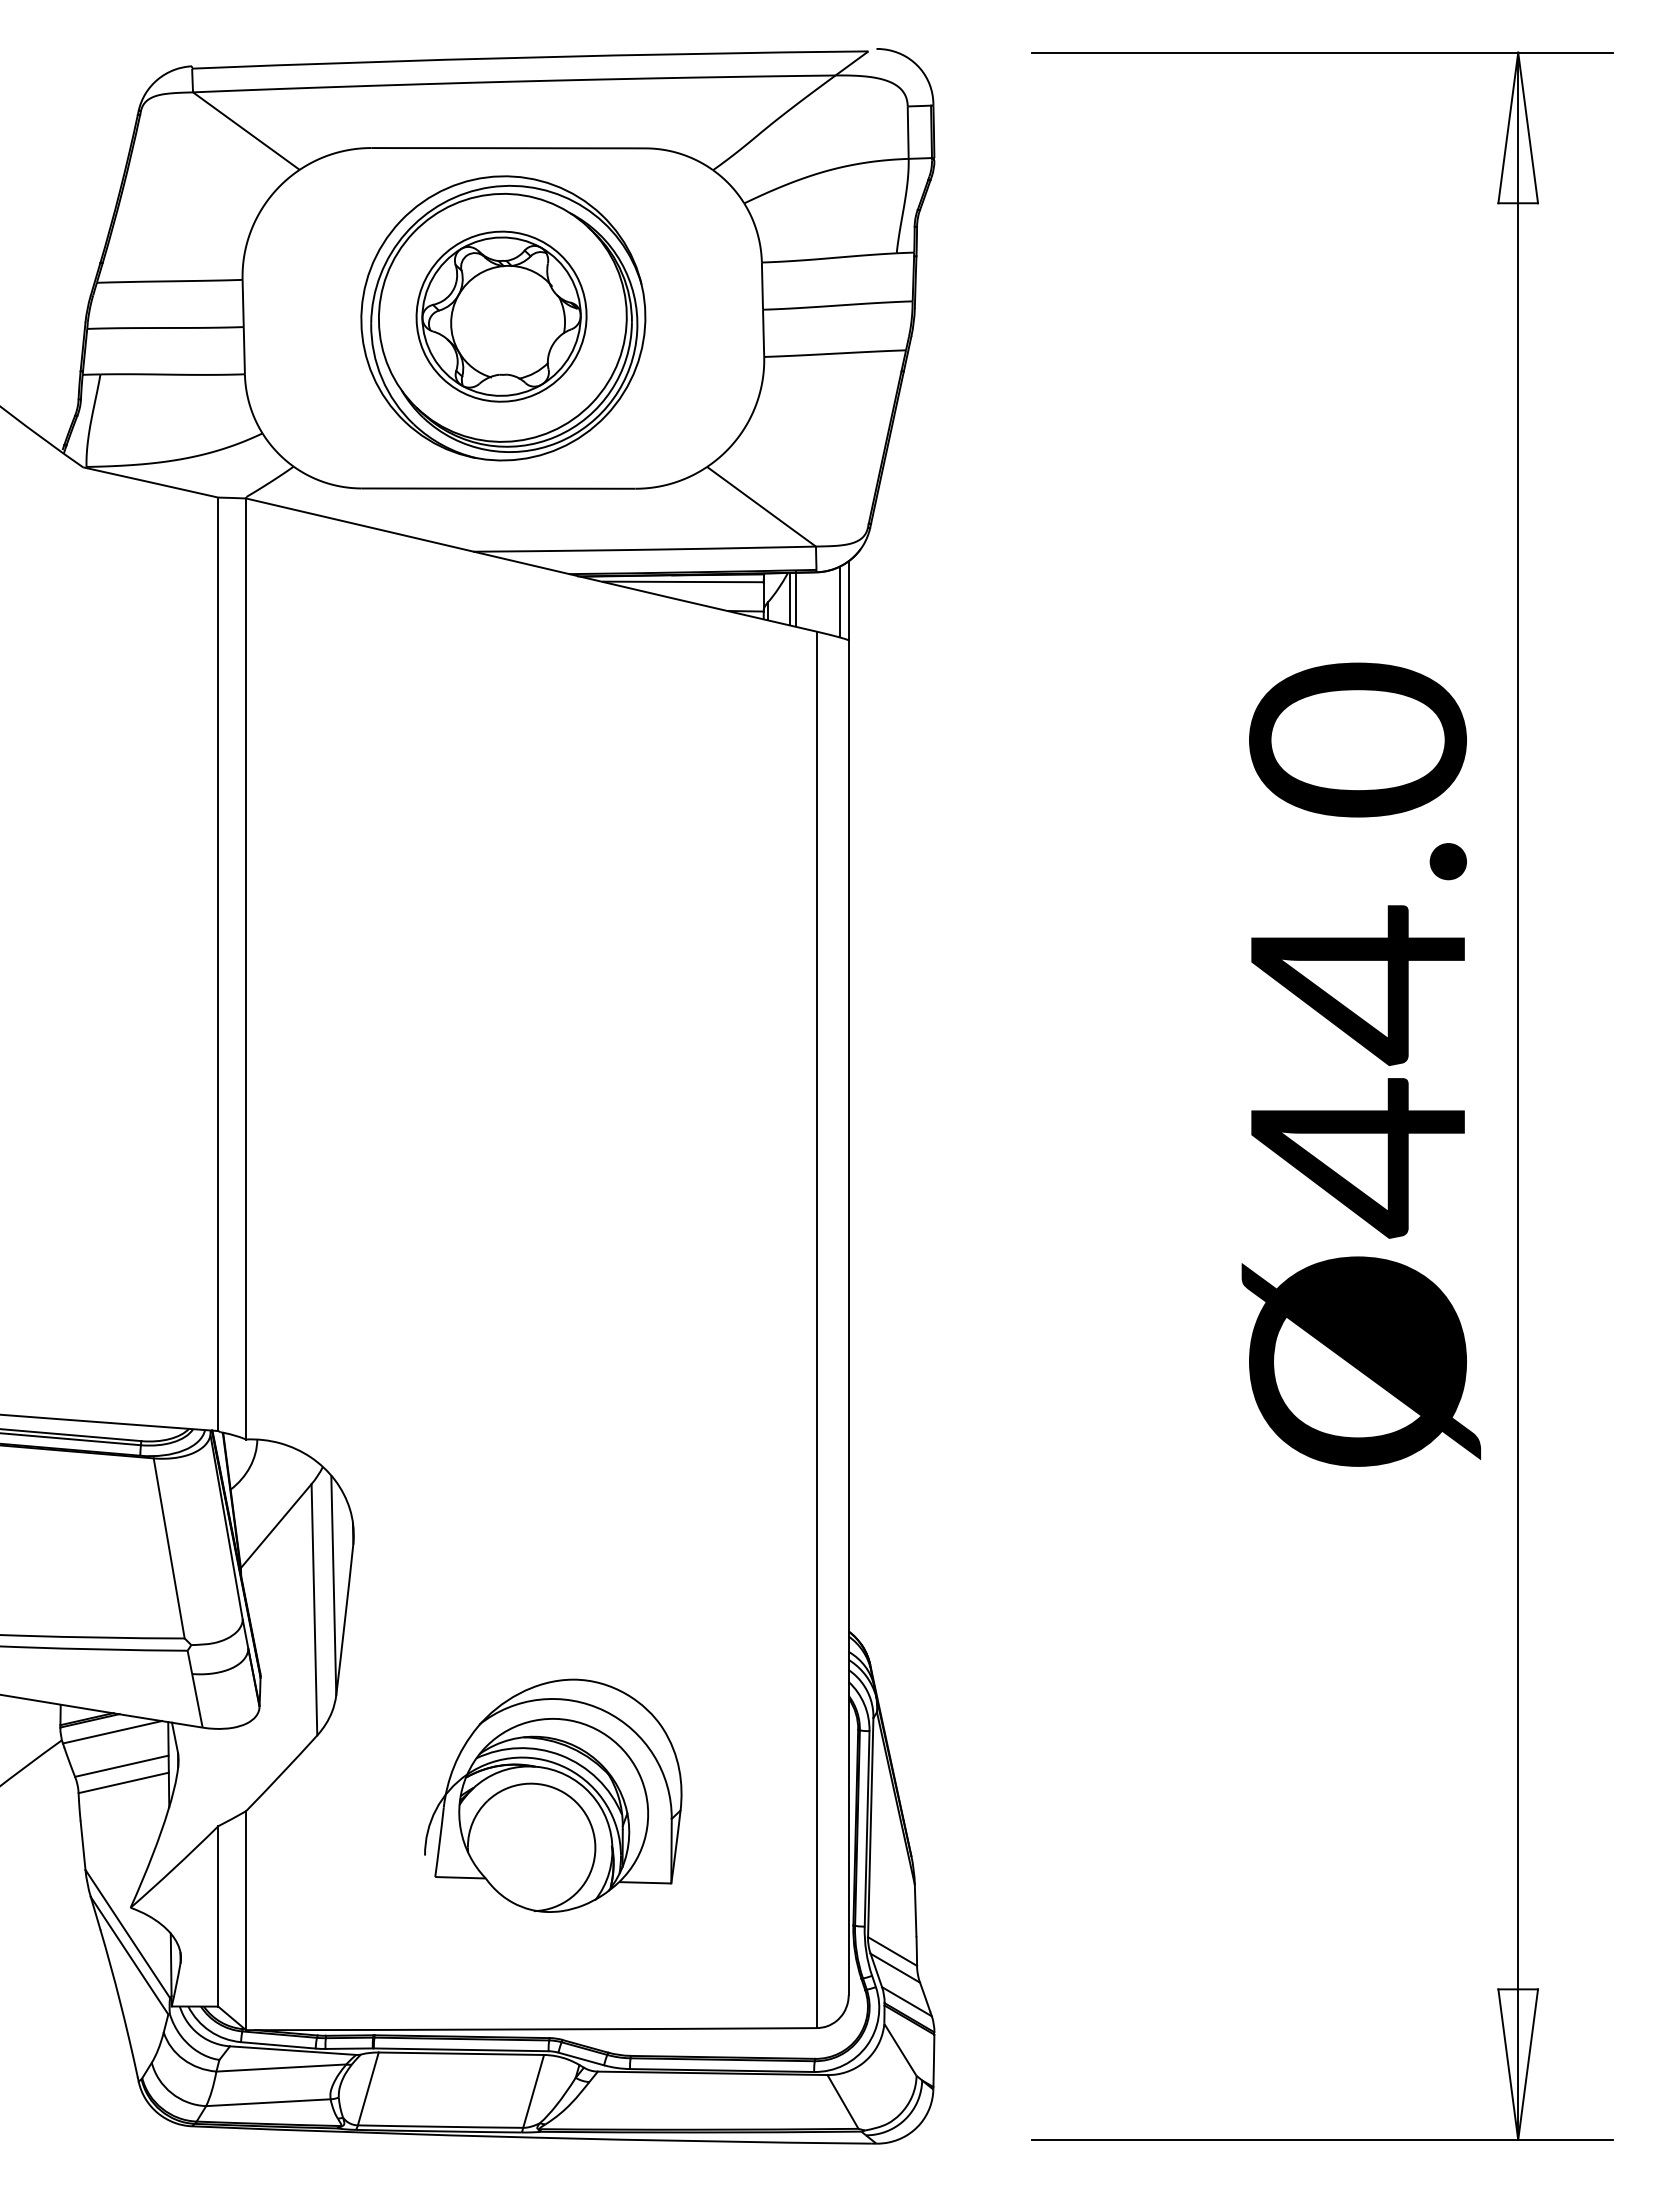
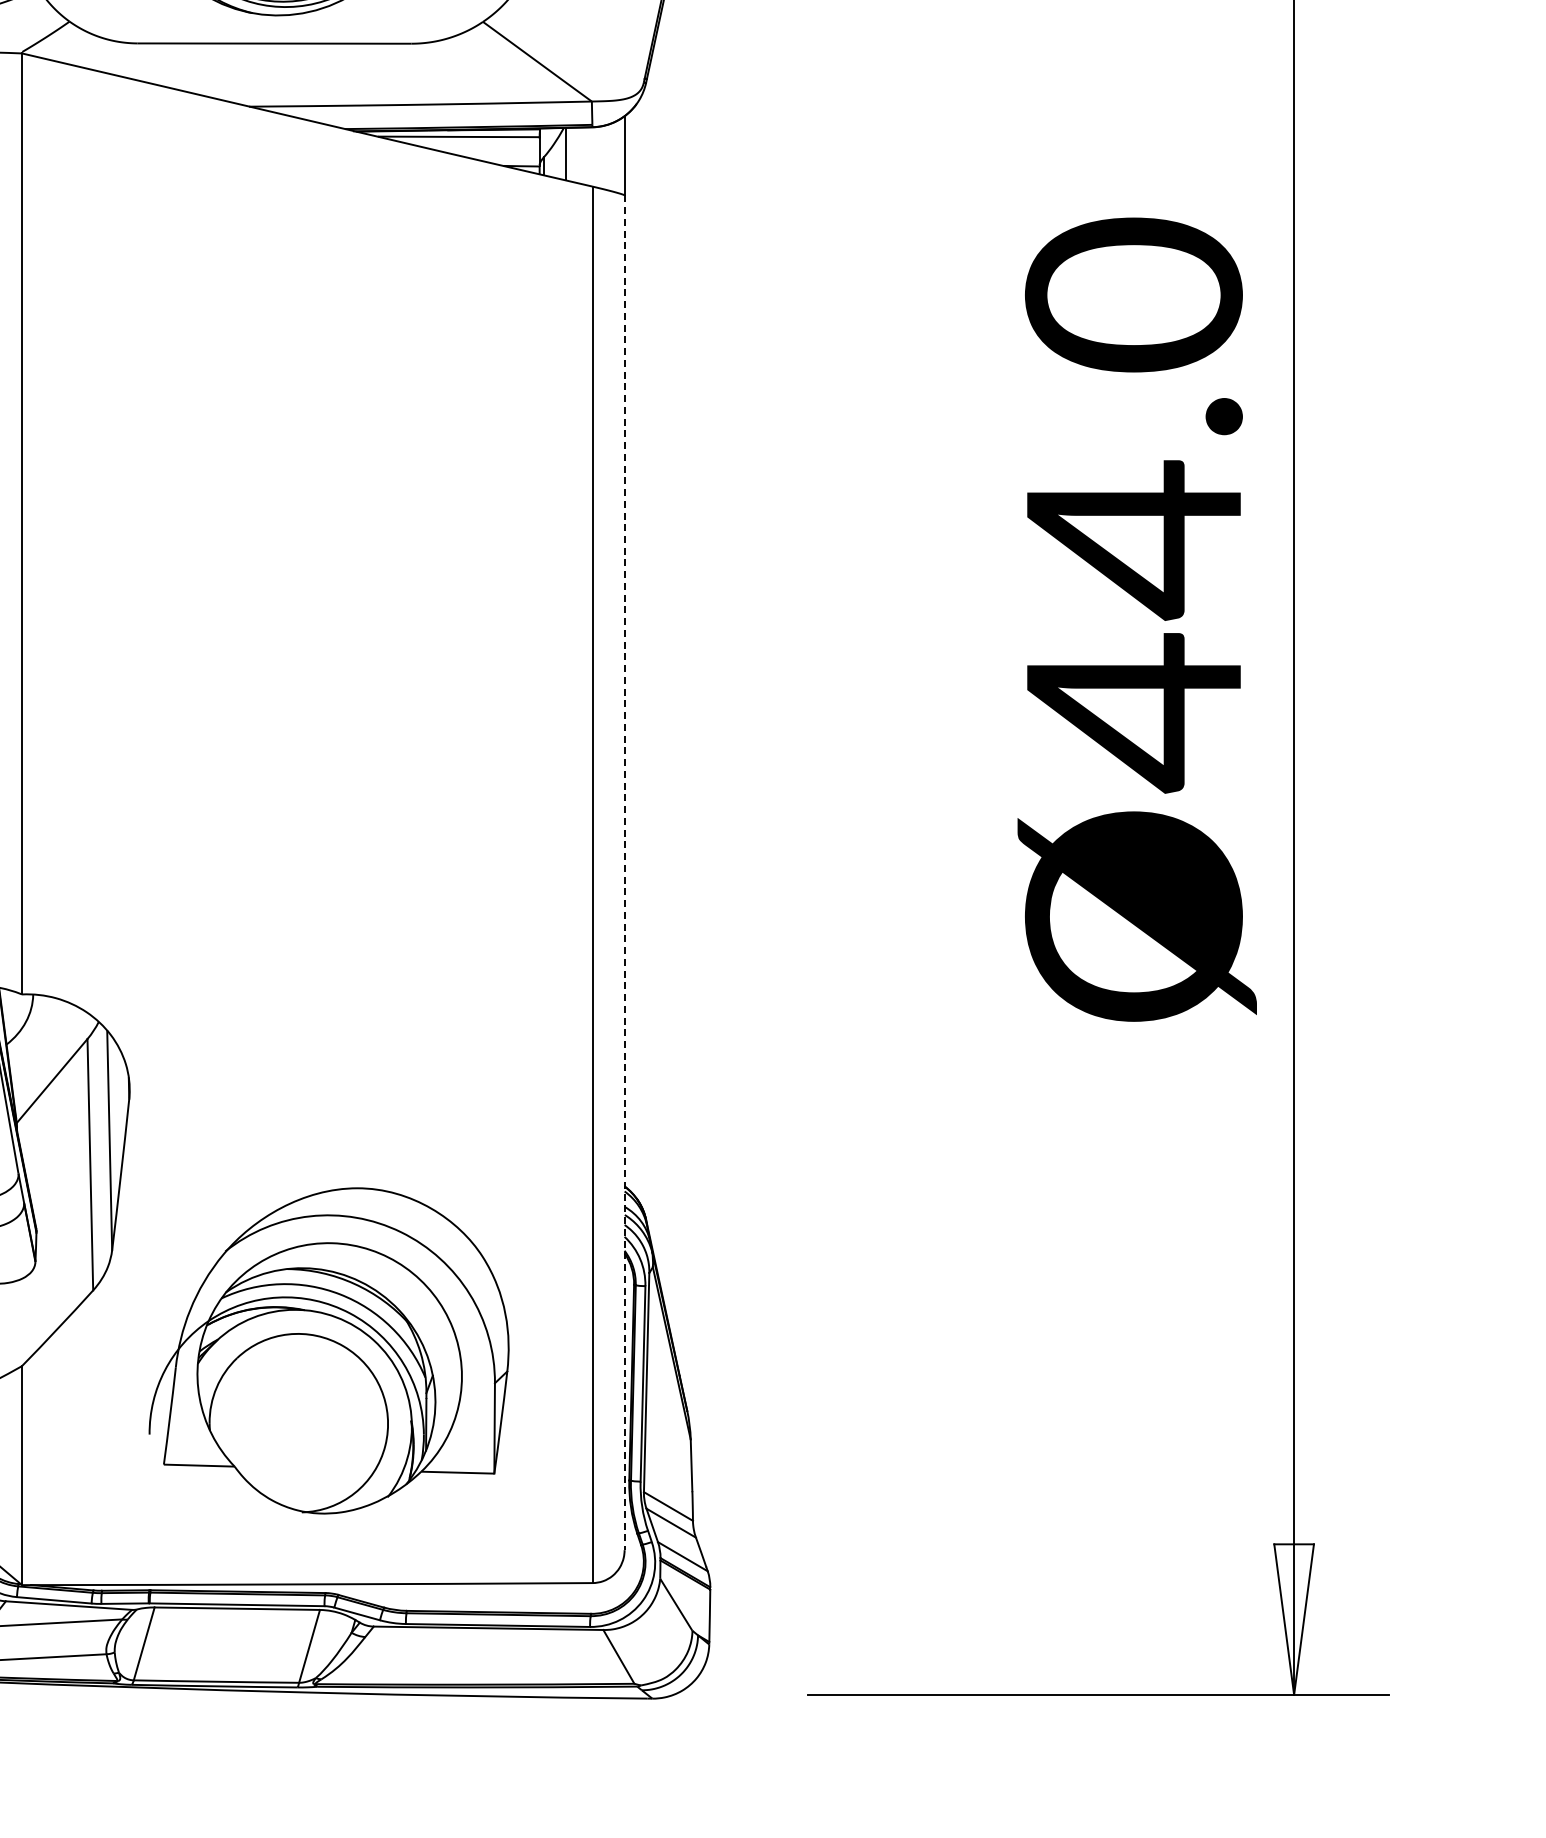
line: (796, 599) -> (572, 154), removed
line: (839, 601) -> (615, 156), removed
line: (848, 1318) -> (624, 873), solid -> dashed
part: (553, 1795) -> (329, 1350), size x1.4

